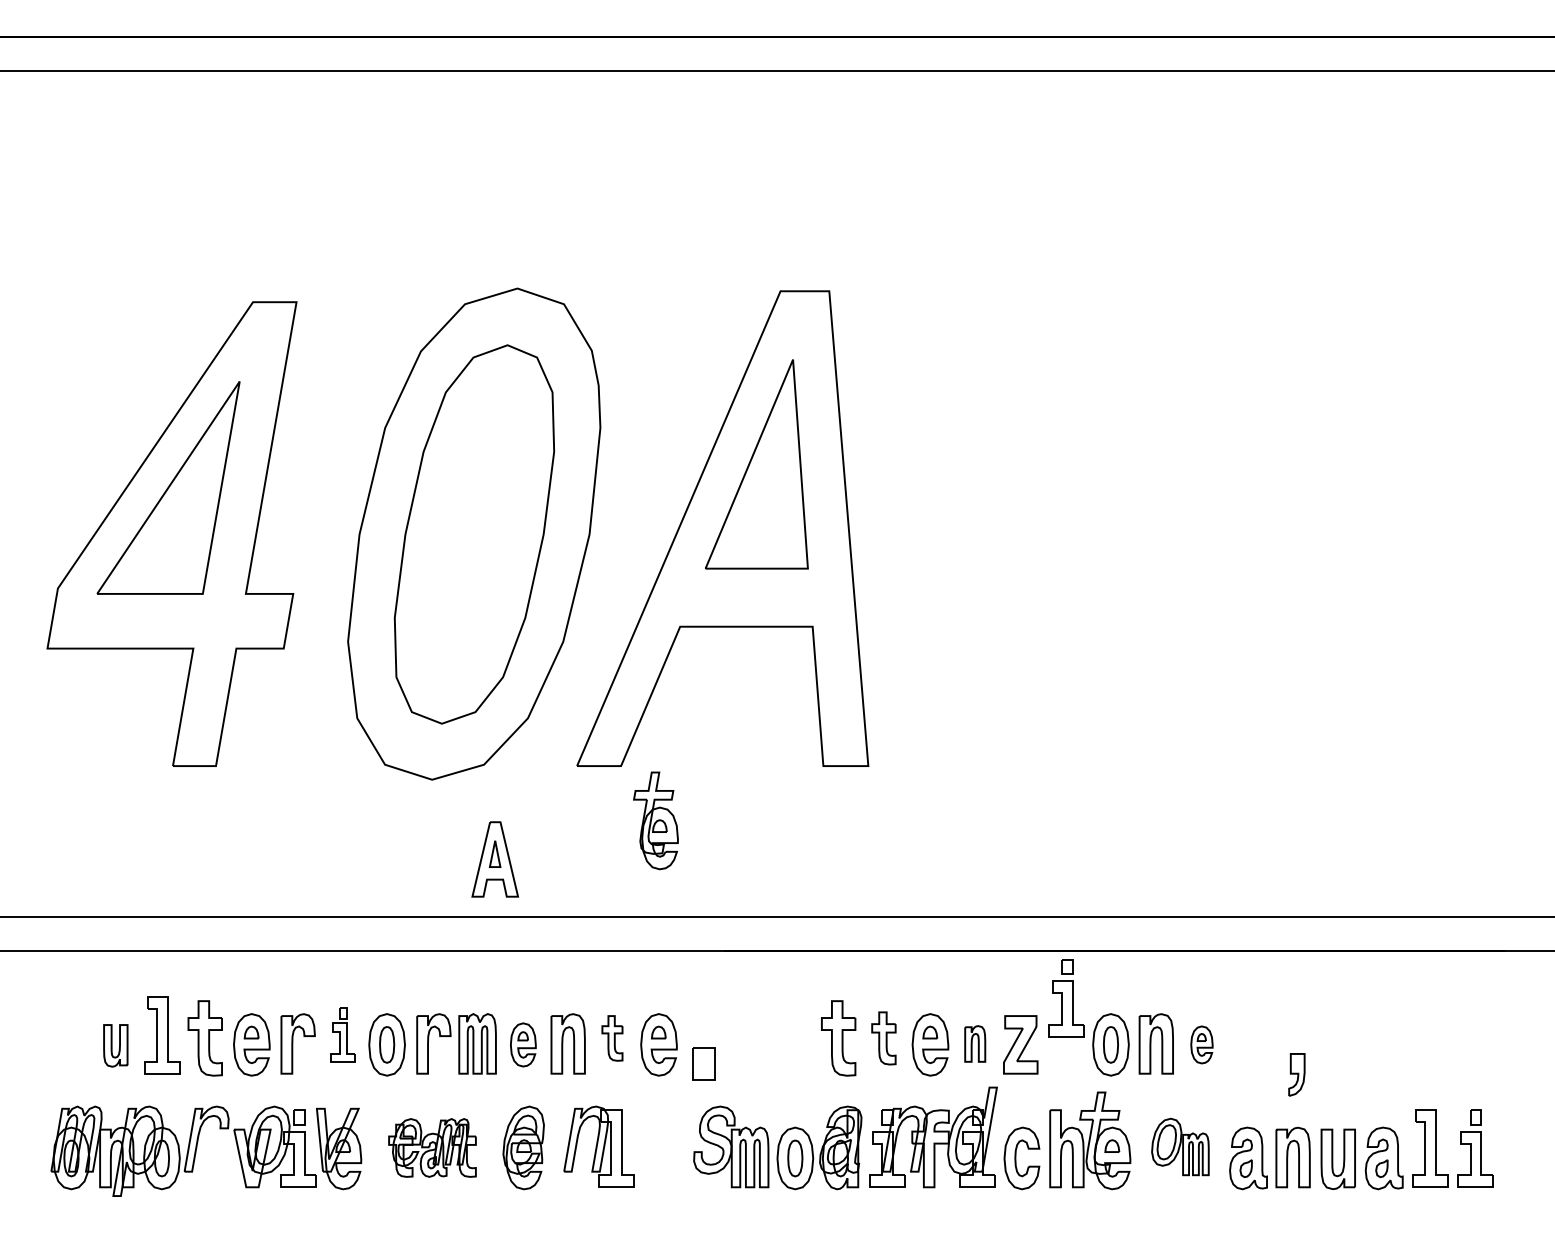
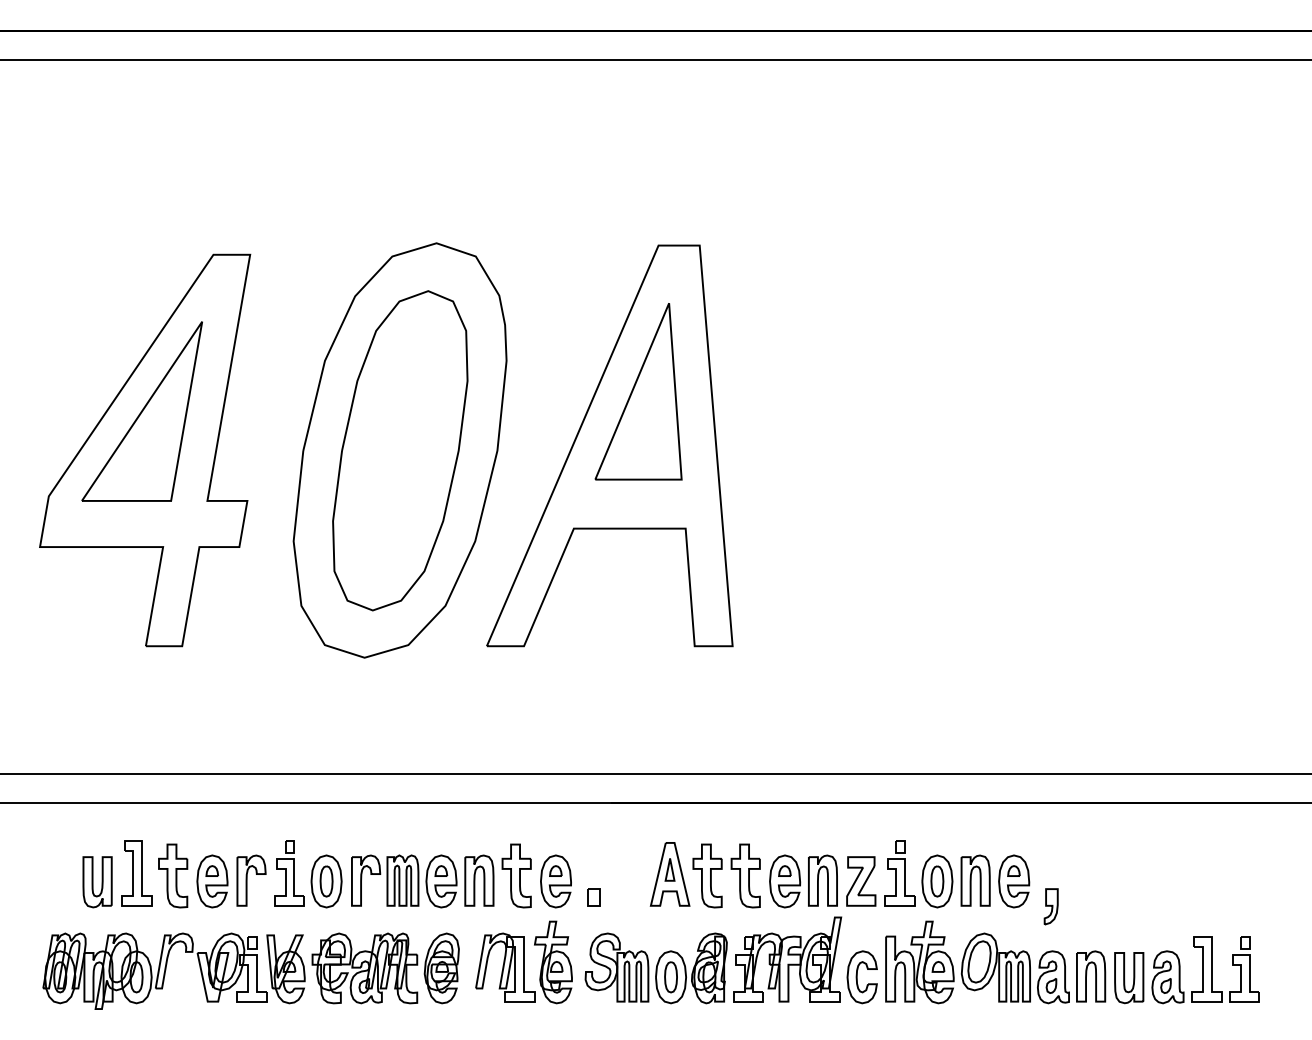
part: (655, 820) -> (553, 962), moved
part: (495, 859) -> (670, 874), moved
part: (1066, 998) -> (899, 873), moved
part: (343, 1035) -> (289, 873), size x1.43
part: (612, 1038) -> (516, 876), size x1.67
part: (883, 1038) -> (745, 876), size x1.43
part: (974, 1043) -> (822, 880), size x1.67
part: (523, 1044) -> (441, 881), size x1.43
part: (1201, 1044) -> (1013, 881), size x1.67
part: (115, 1045) -> (97, 881), size x1.43
part: (703, 1063) -> (593, 897), size x0.62
part: (1296, 1074) -> (1050, 906), moved
part: (1180, 1146) -> (996, 967), size x1.43
part: (432, 1147) -> (364, 968), size x1.43

